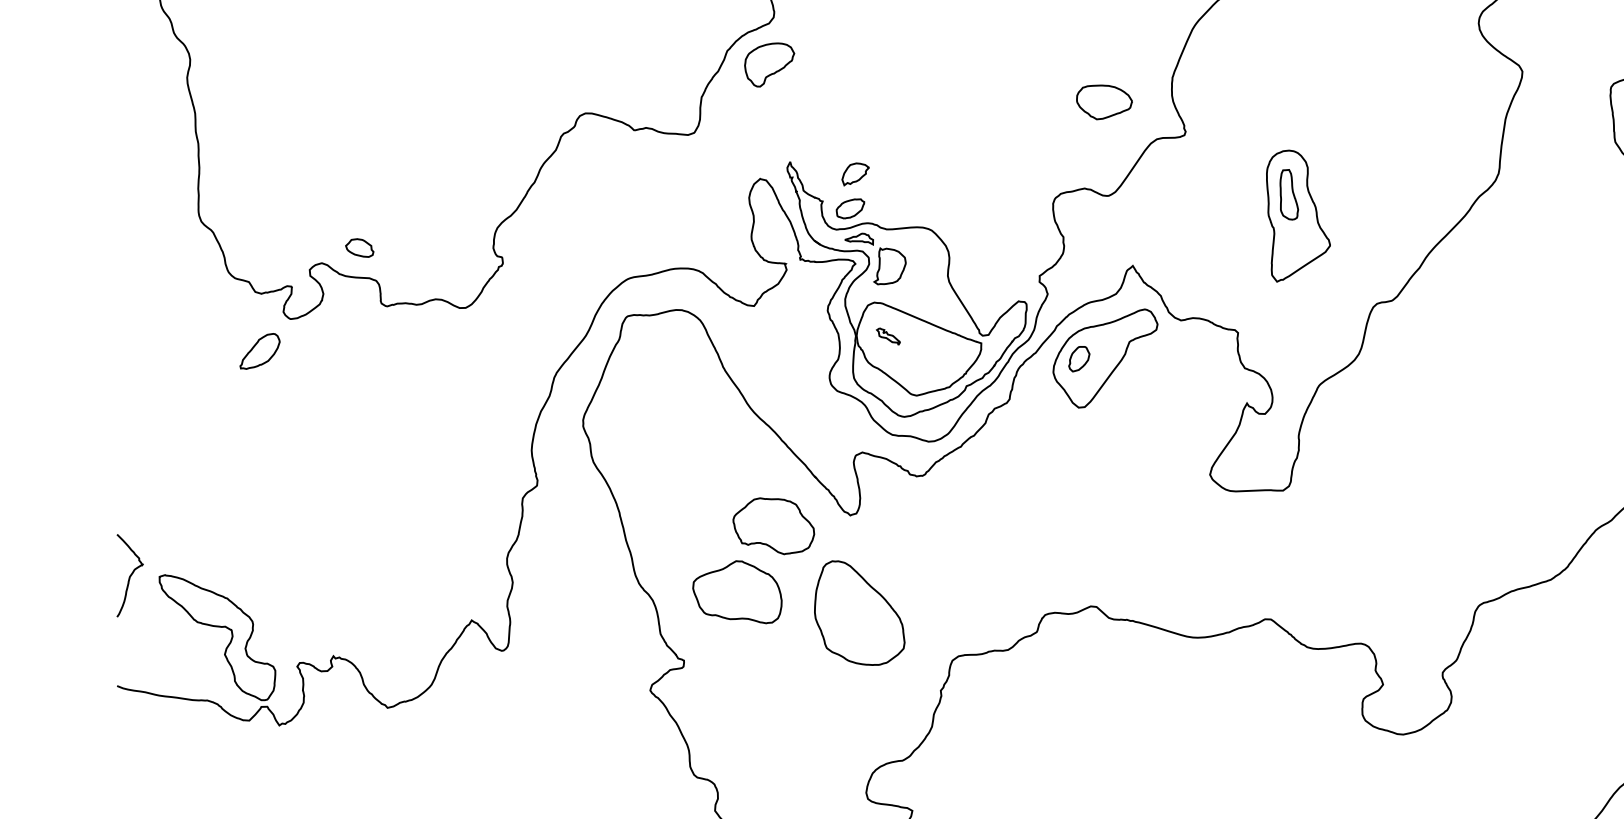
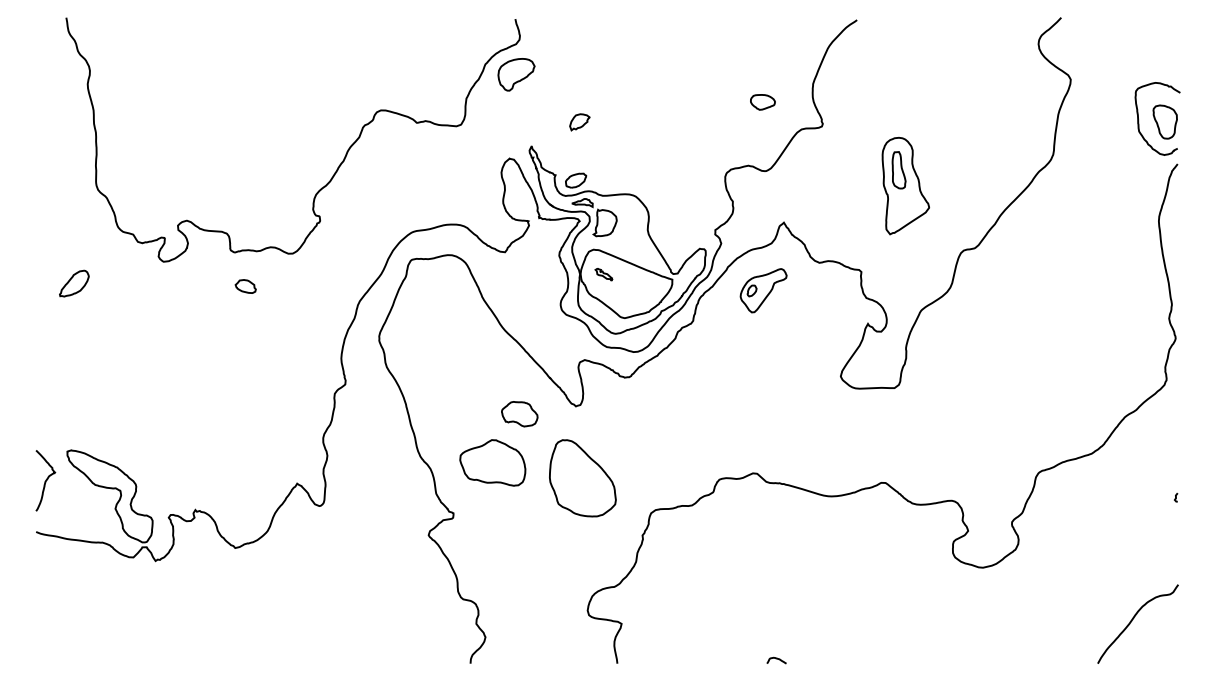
part: (1103, 102) -> (762, 102), size x0.6
part: (855, 174) -> (579, 122), moved
part: (359, 247) -> (245, 286), moved
part: (260, 351) -> (74, 283), moved
part: (1105, 358) -> (763, 290), size x0.6
part: (773, 525) -> (519, 413), size x0.6
curve: (129, 575) -> (45, 480), moved

